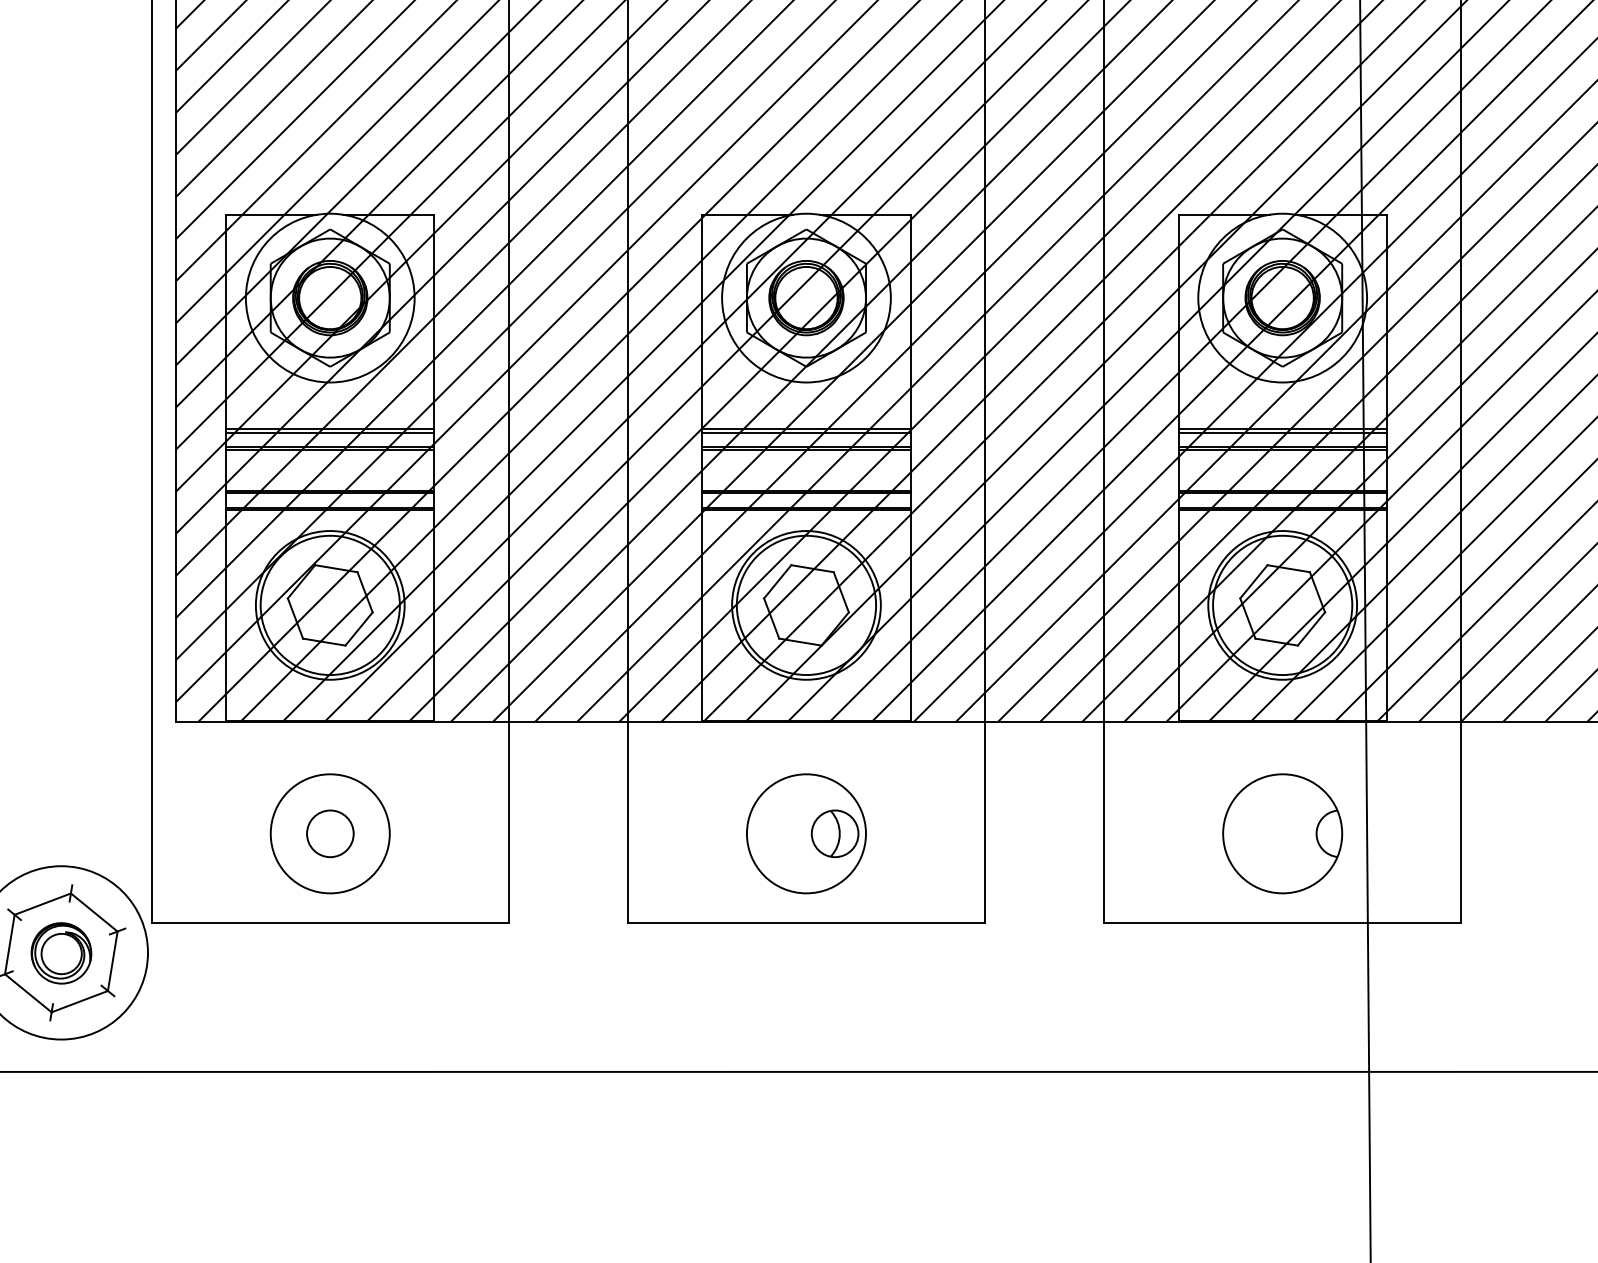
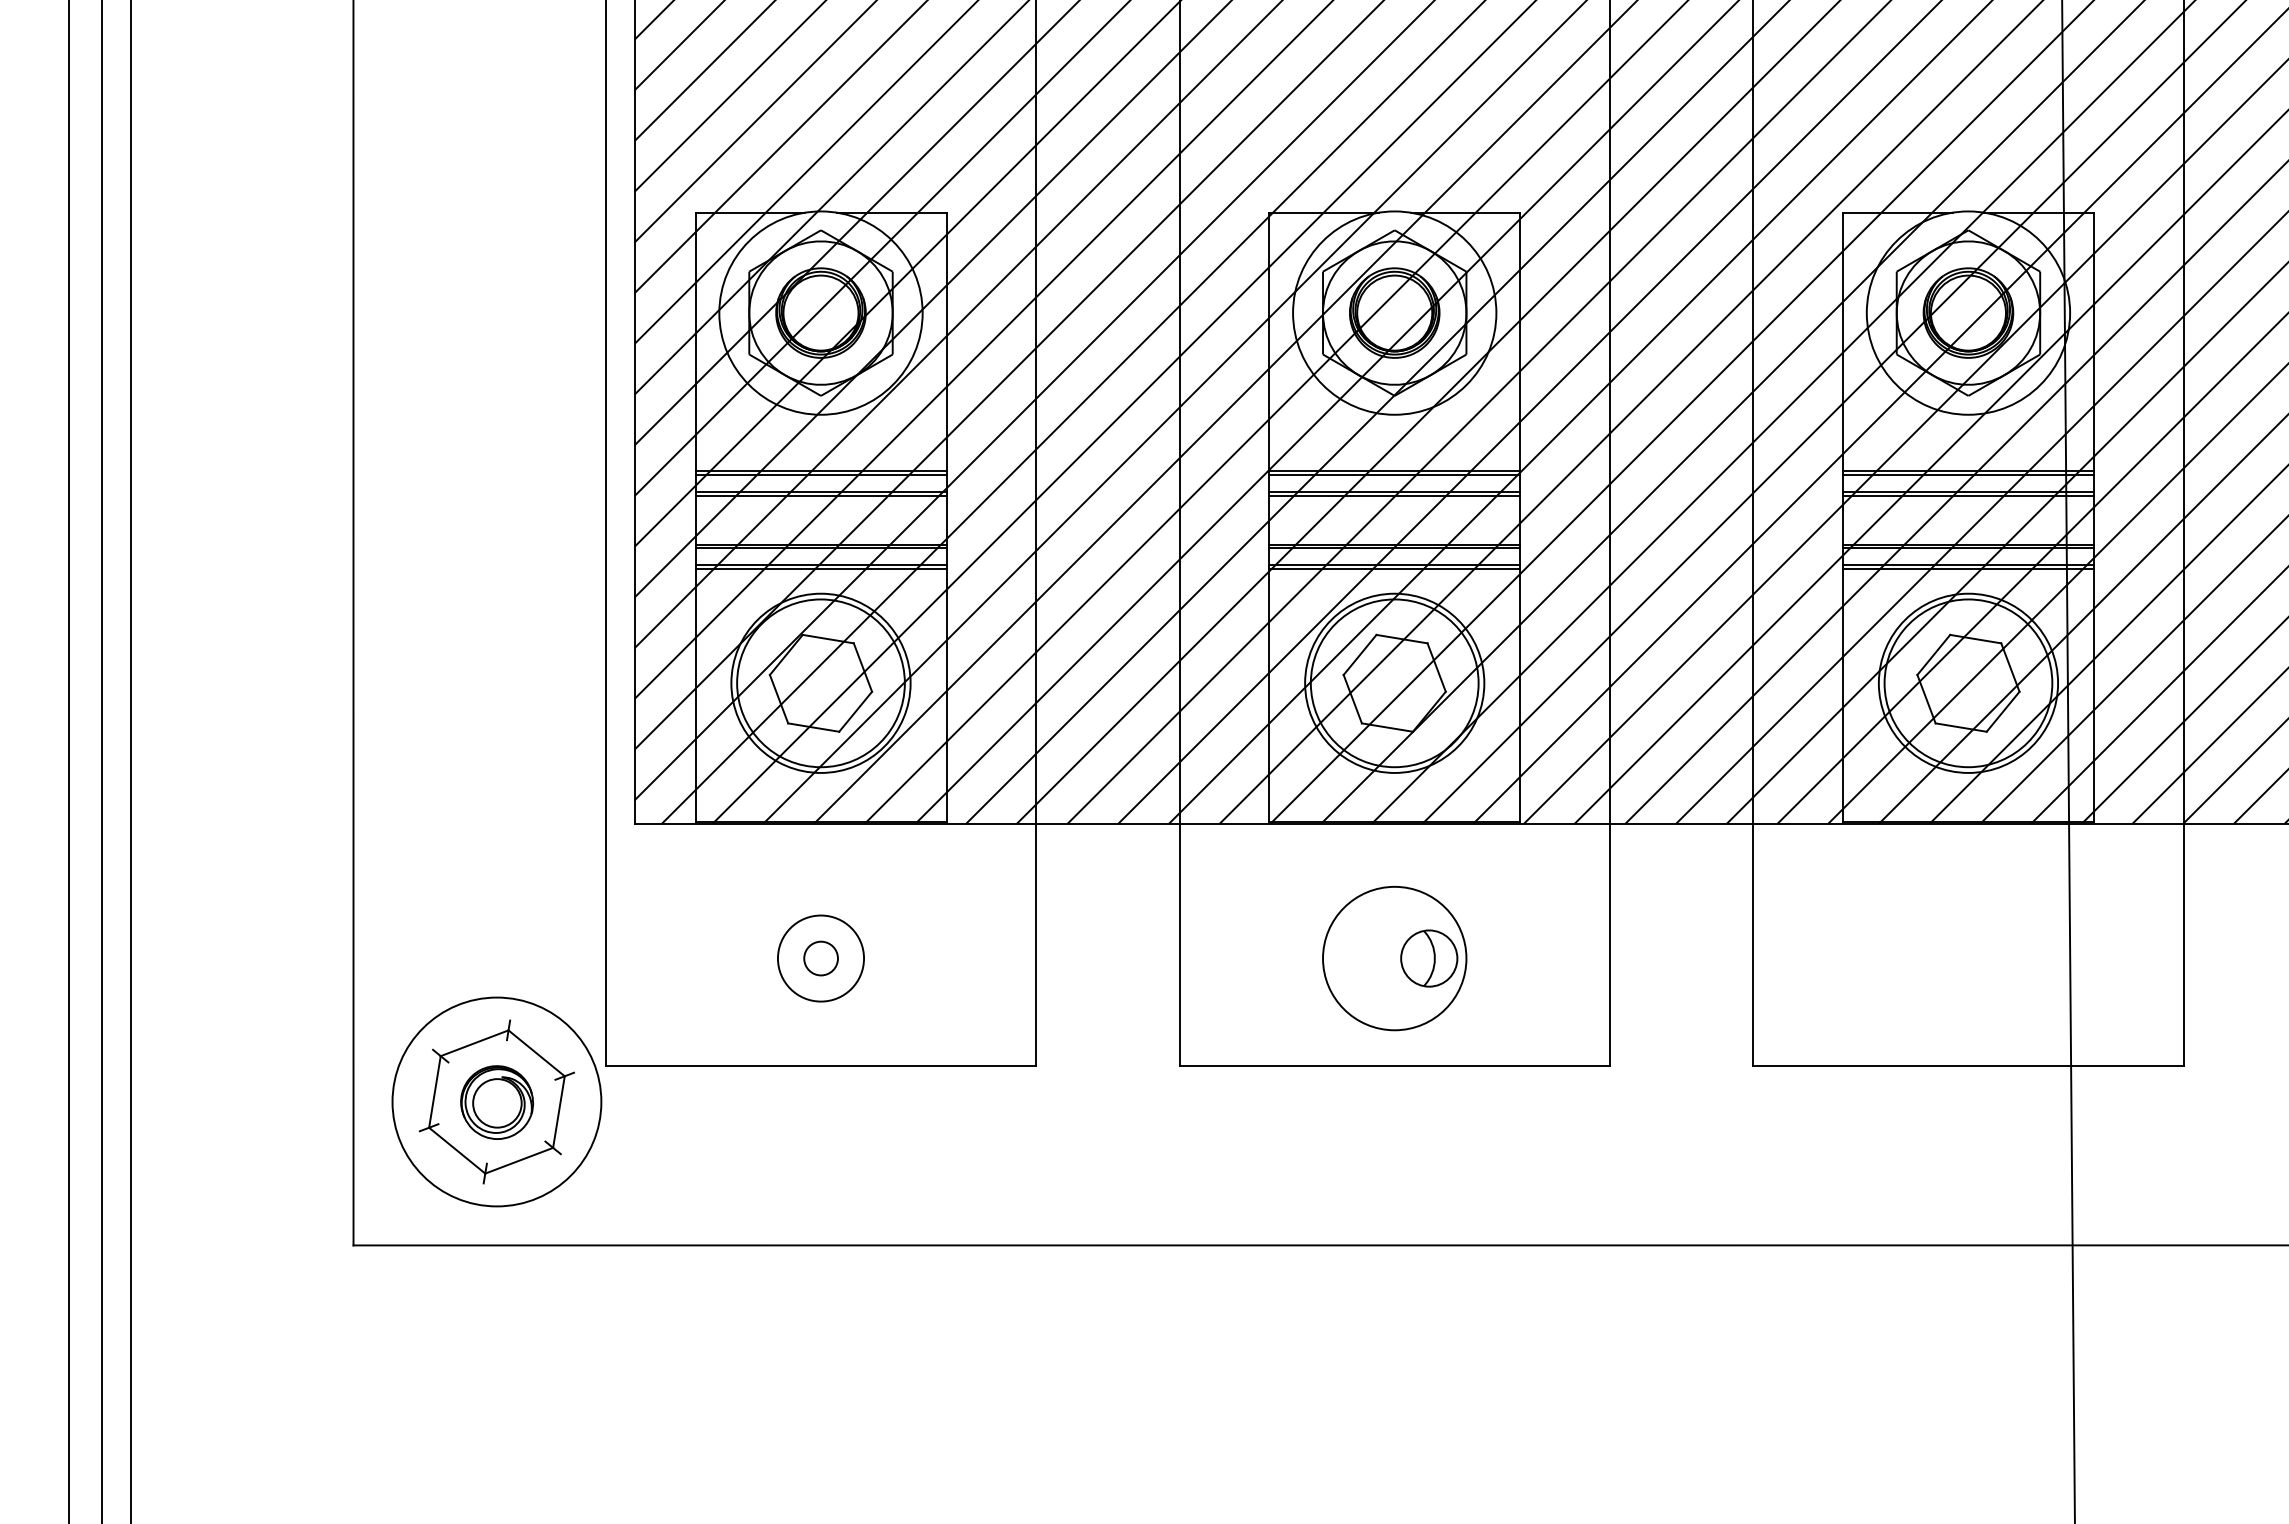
circle: (329, 833) -> (820, 958), size x0.6
circle: (330, 833) -> (821, 958), size x0.6
part: (1282, 833) -> (1968, 958), removed

